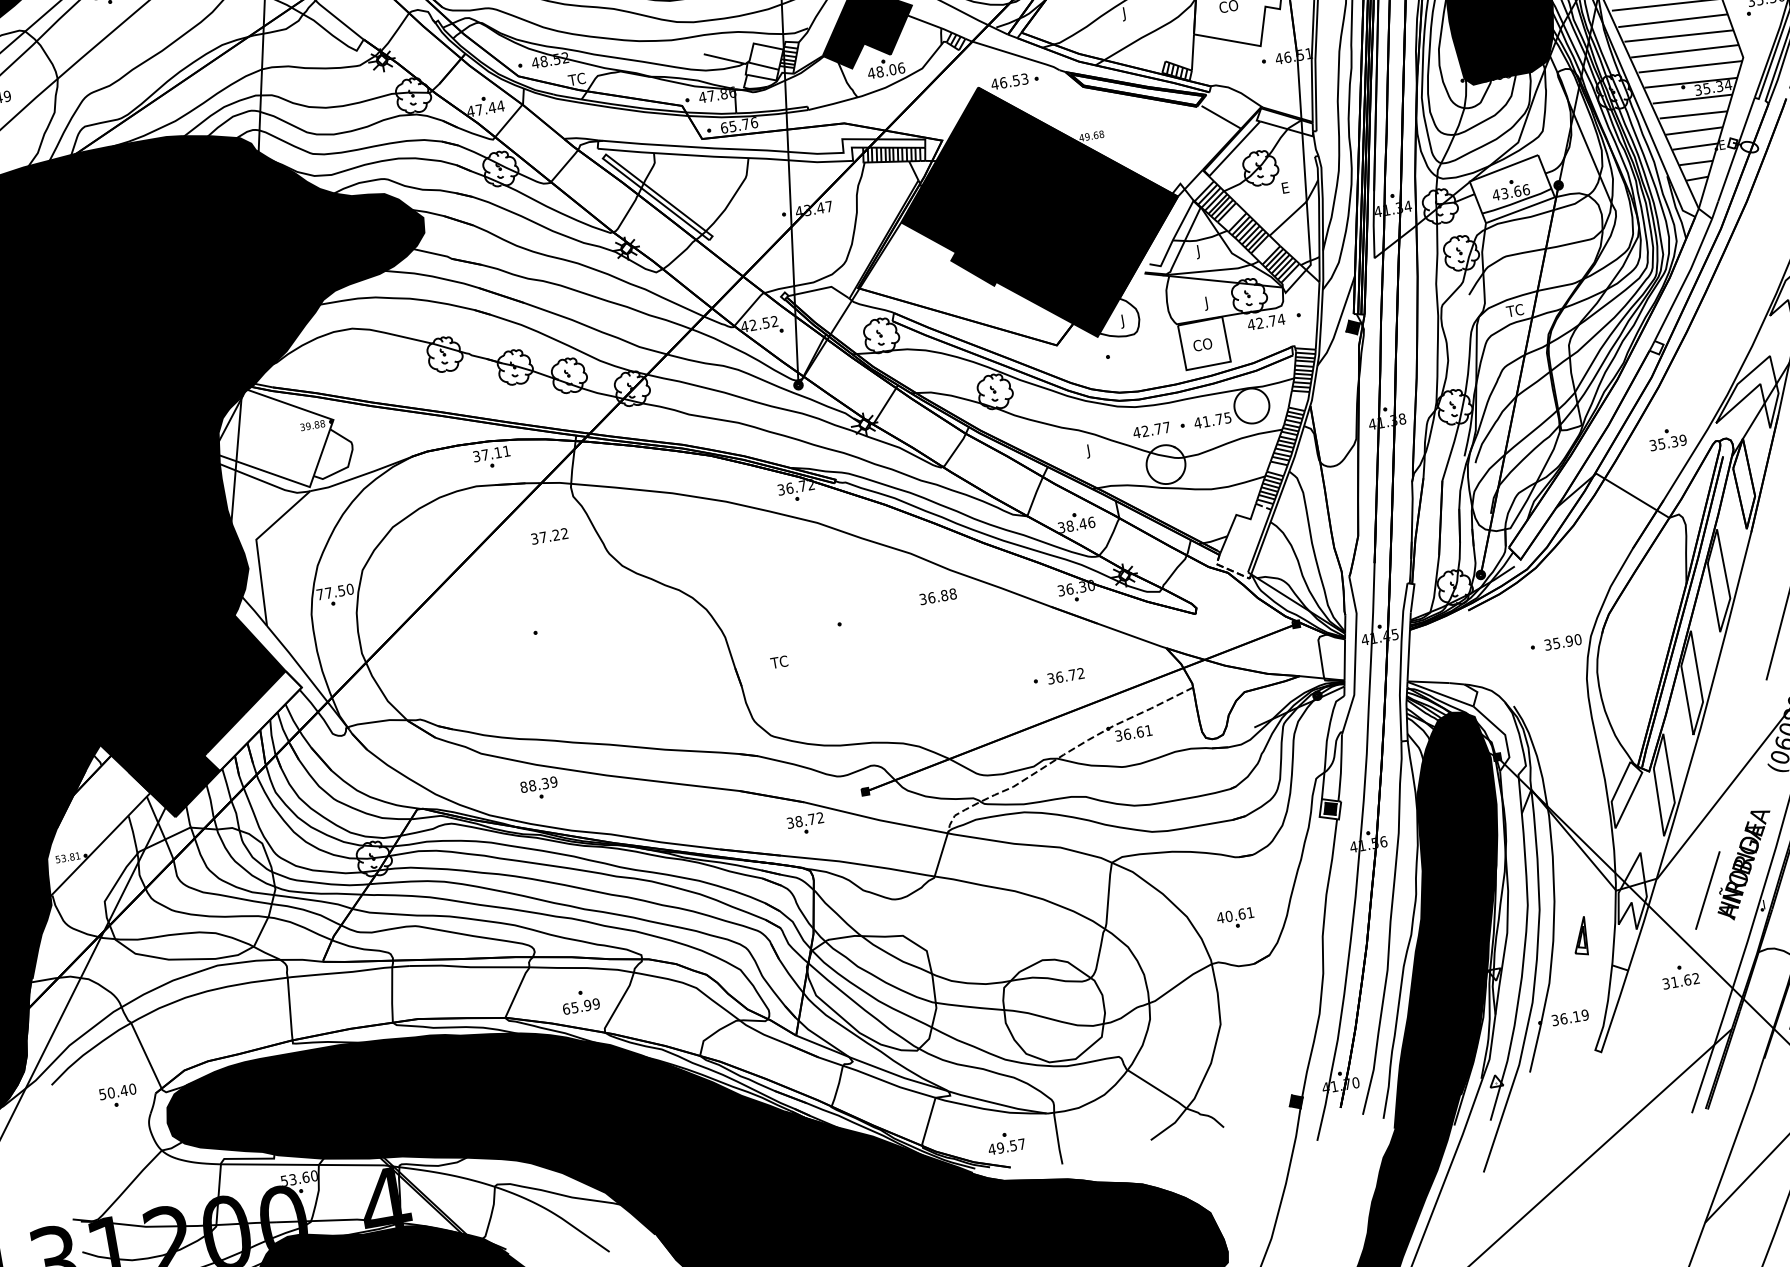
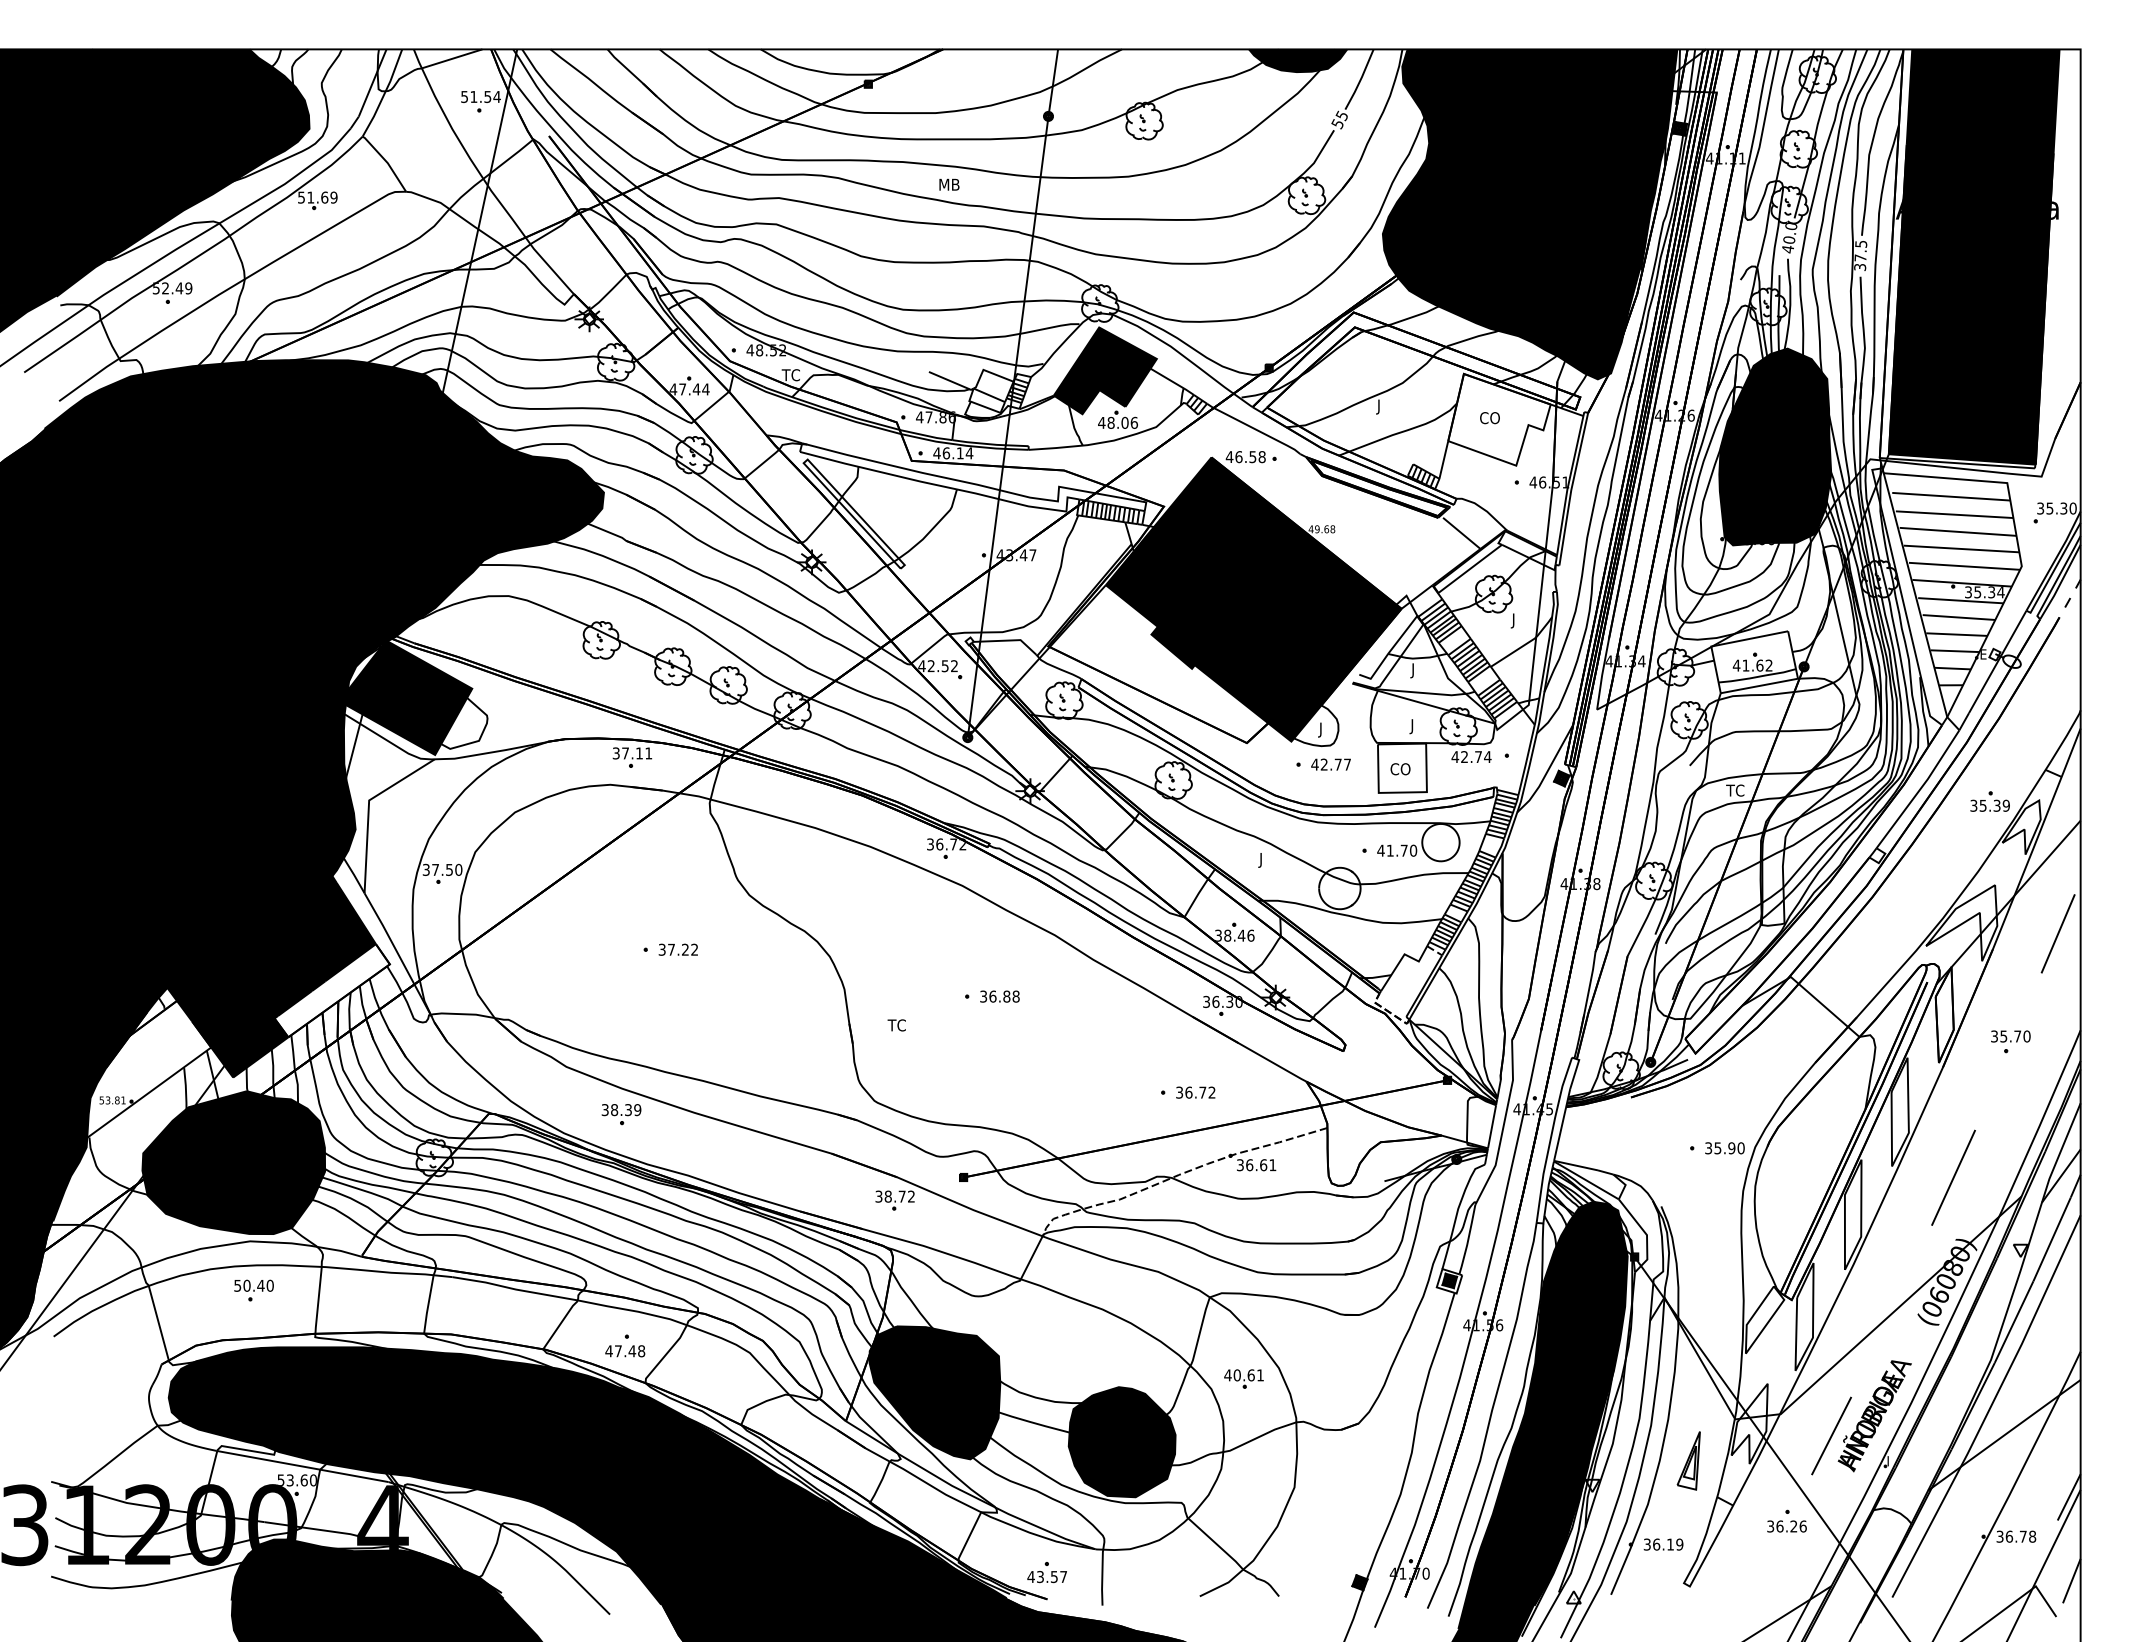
text: (1024, 79) -> (1261, 457), 46.53 -> 46.58
text: (739, 125) -> (953, 453), 65.76 -> 46.14
text: (1283, 189) -> (1514, 620), E -> J
text: (1515, 191) -> (1757, 665), 43.66 -> 41.62
text: (1227, 417) -> (1413, 850), 41.75 -> 41.70
text: (1151, 430) -> (1330, 764), moved
fill: (273, 438) -> (405, 697), added
part: (1666, 438) -> (1989, 801), moved
text: (548, 536) -> (677, 949), moved
text: (319, 594) -> (425, 869), 77.50 -> 37.50
text: (937, 596) -> (999, 996), moved
text: (523, 787) -> (604, 1110), 88.39 -> 38.39
fill: (189, 895) -> (233, 1162), added
part: (1235, 918) -> (1243, 1378), moved
part: (1579, 936) -> (1688, 1460), size x1.43
text: (1685, 980) -> (1791, 1526), 31.62 -> 36.26
fill: (873, 994) -> (934, 1392), added
text: (581, 1006) -> (625, 1351), 65.99 -> 47.48
fill: (1053, 1010) -> (1121, 1442), added
part: (118, 1096) -> (253, 1290), moved
text: (999, 1147) -> (1039, 1576), 49.57 -> 43.57

